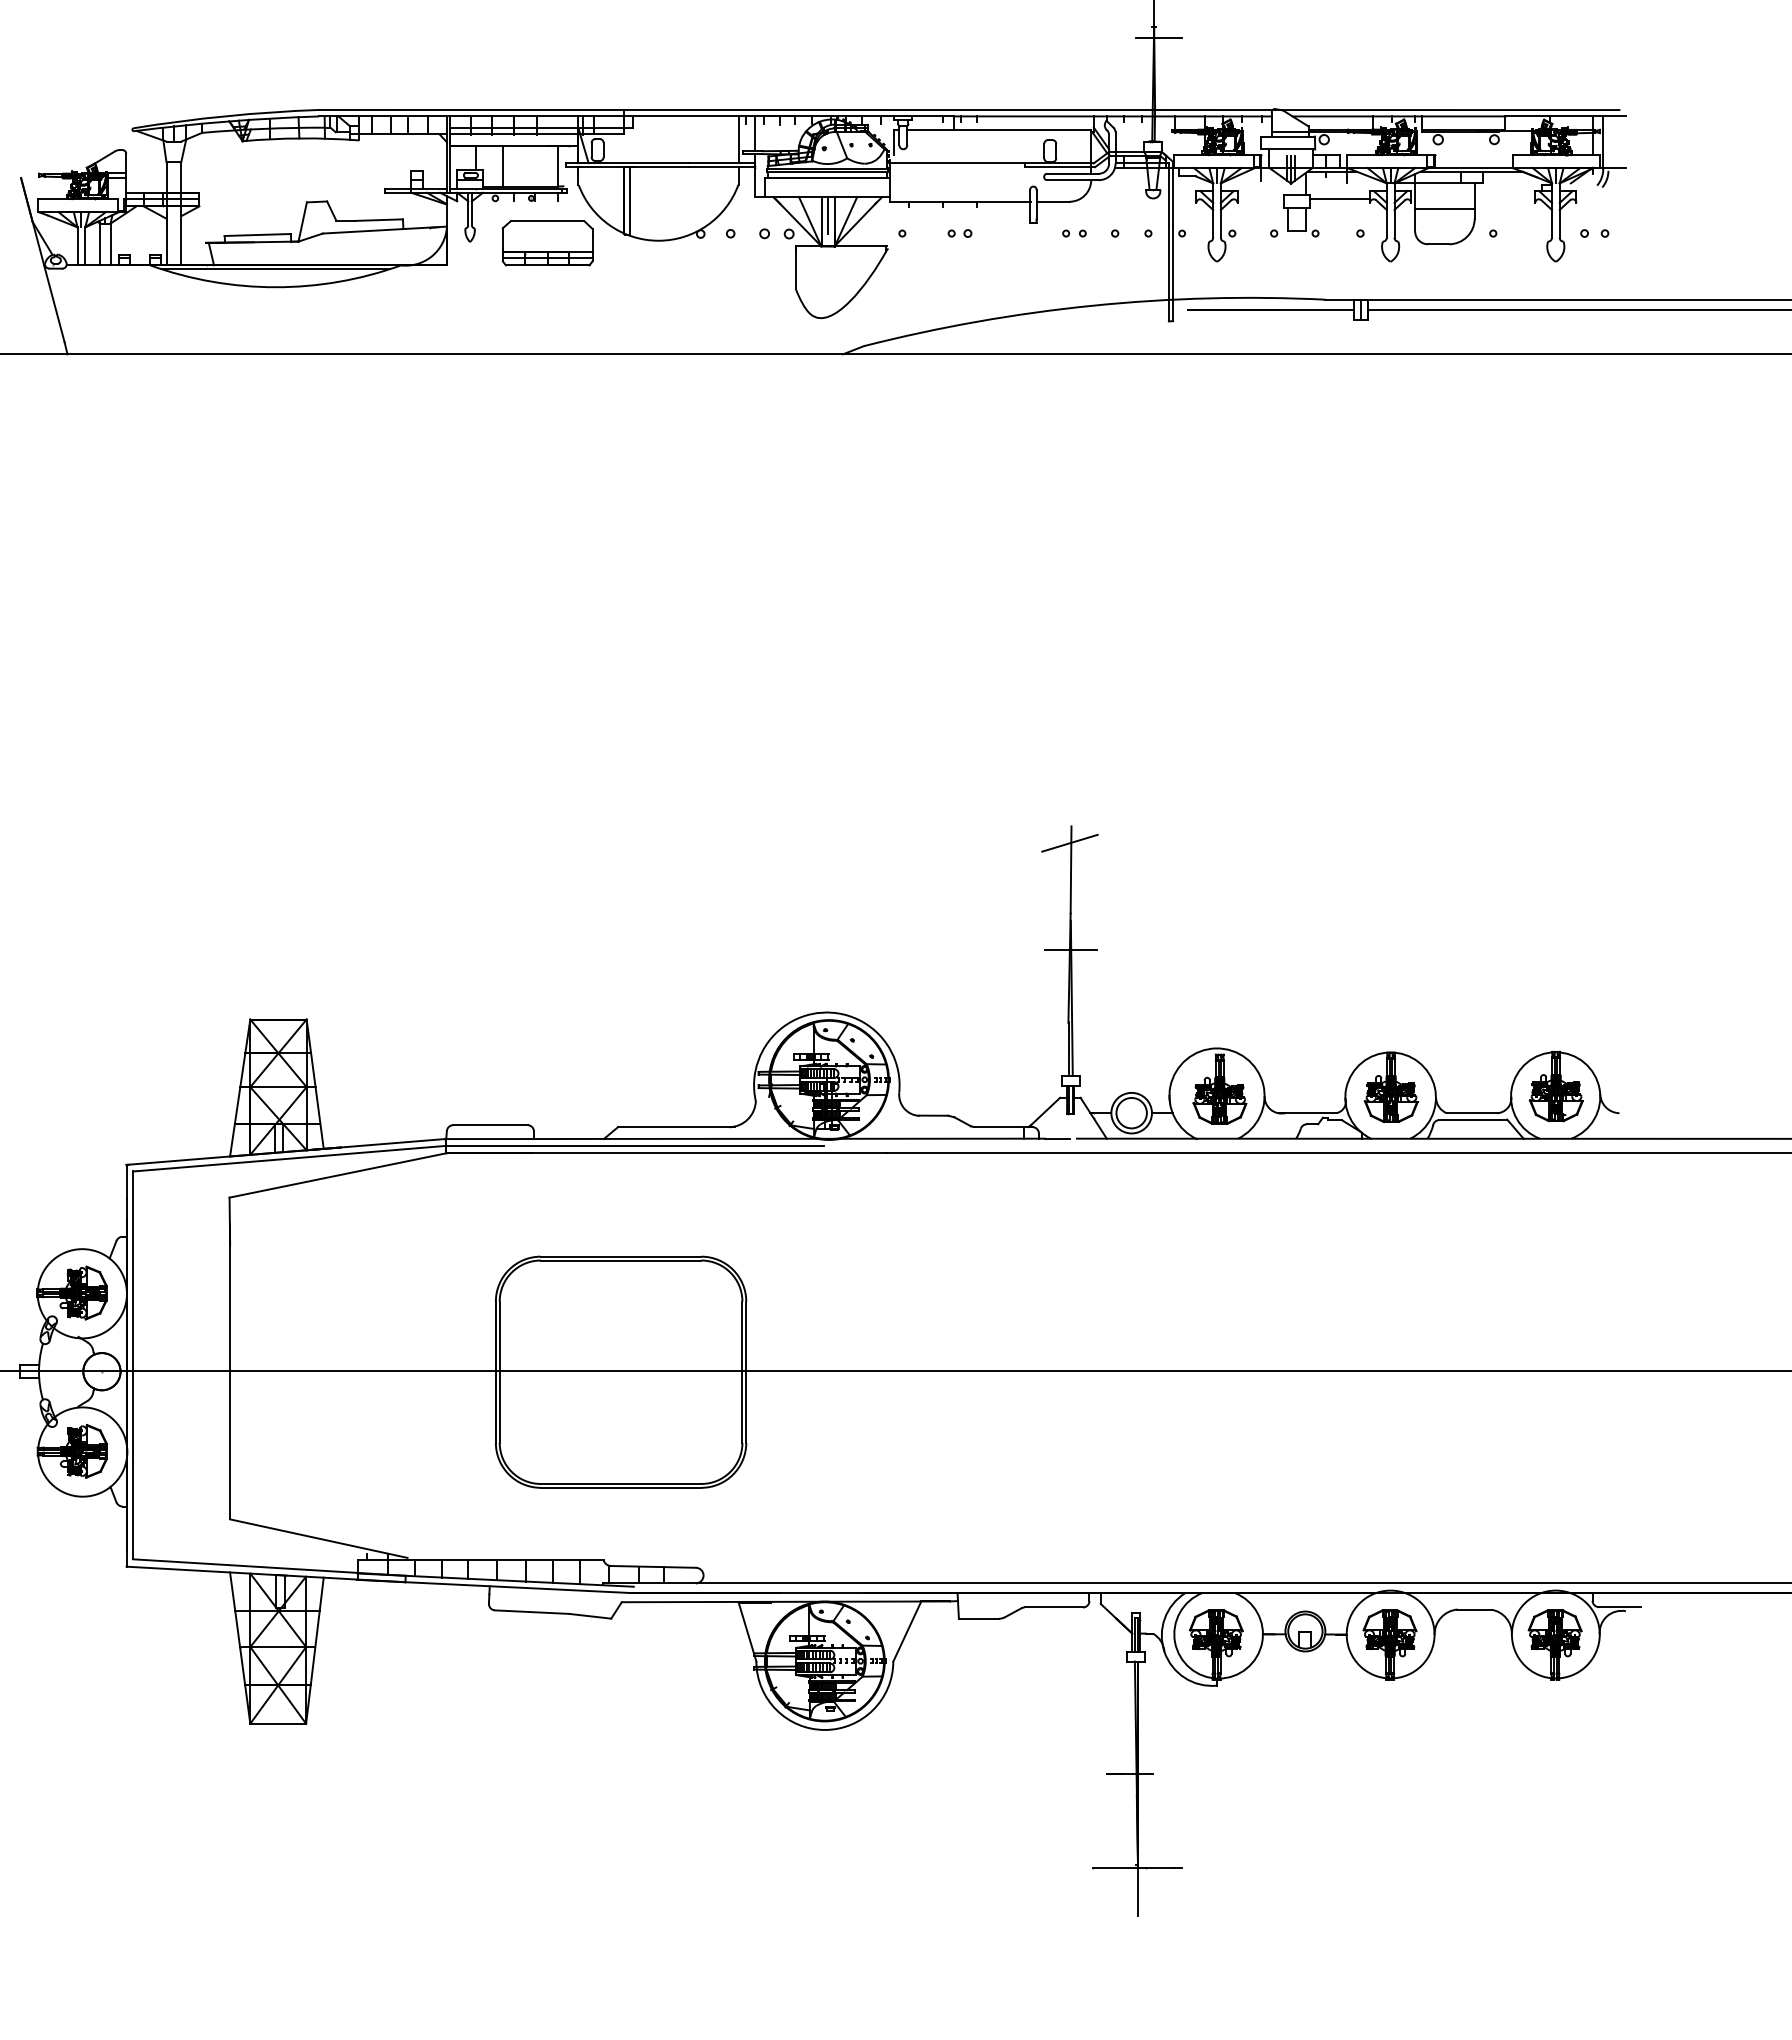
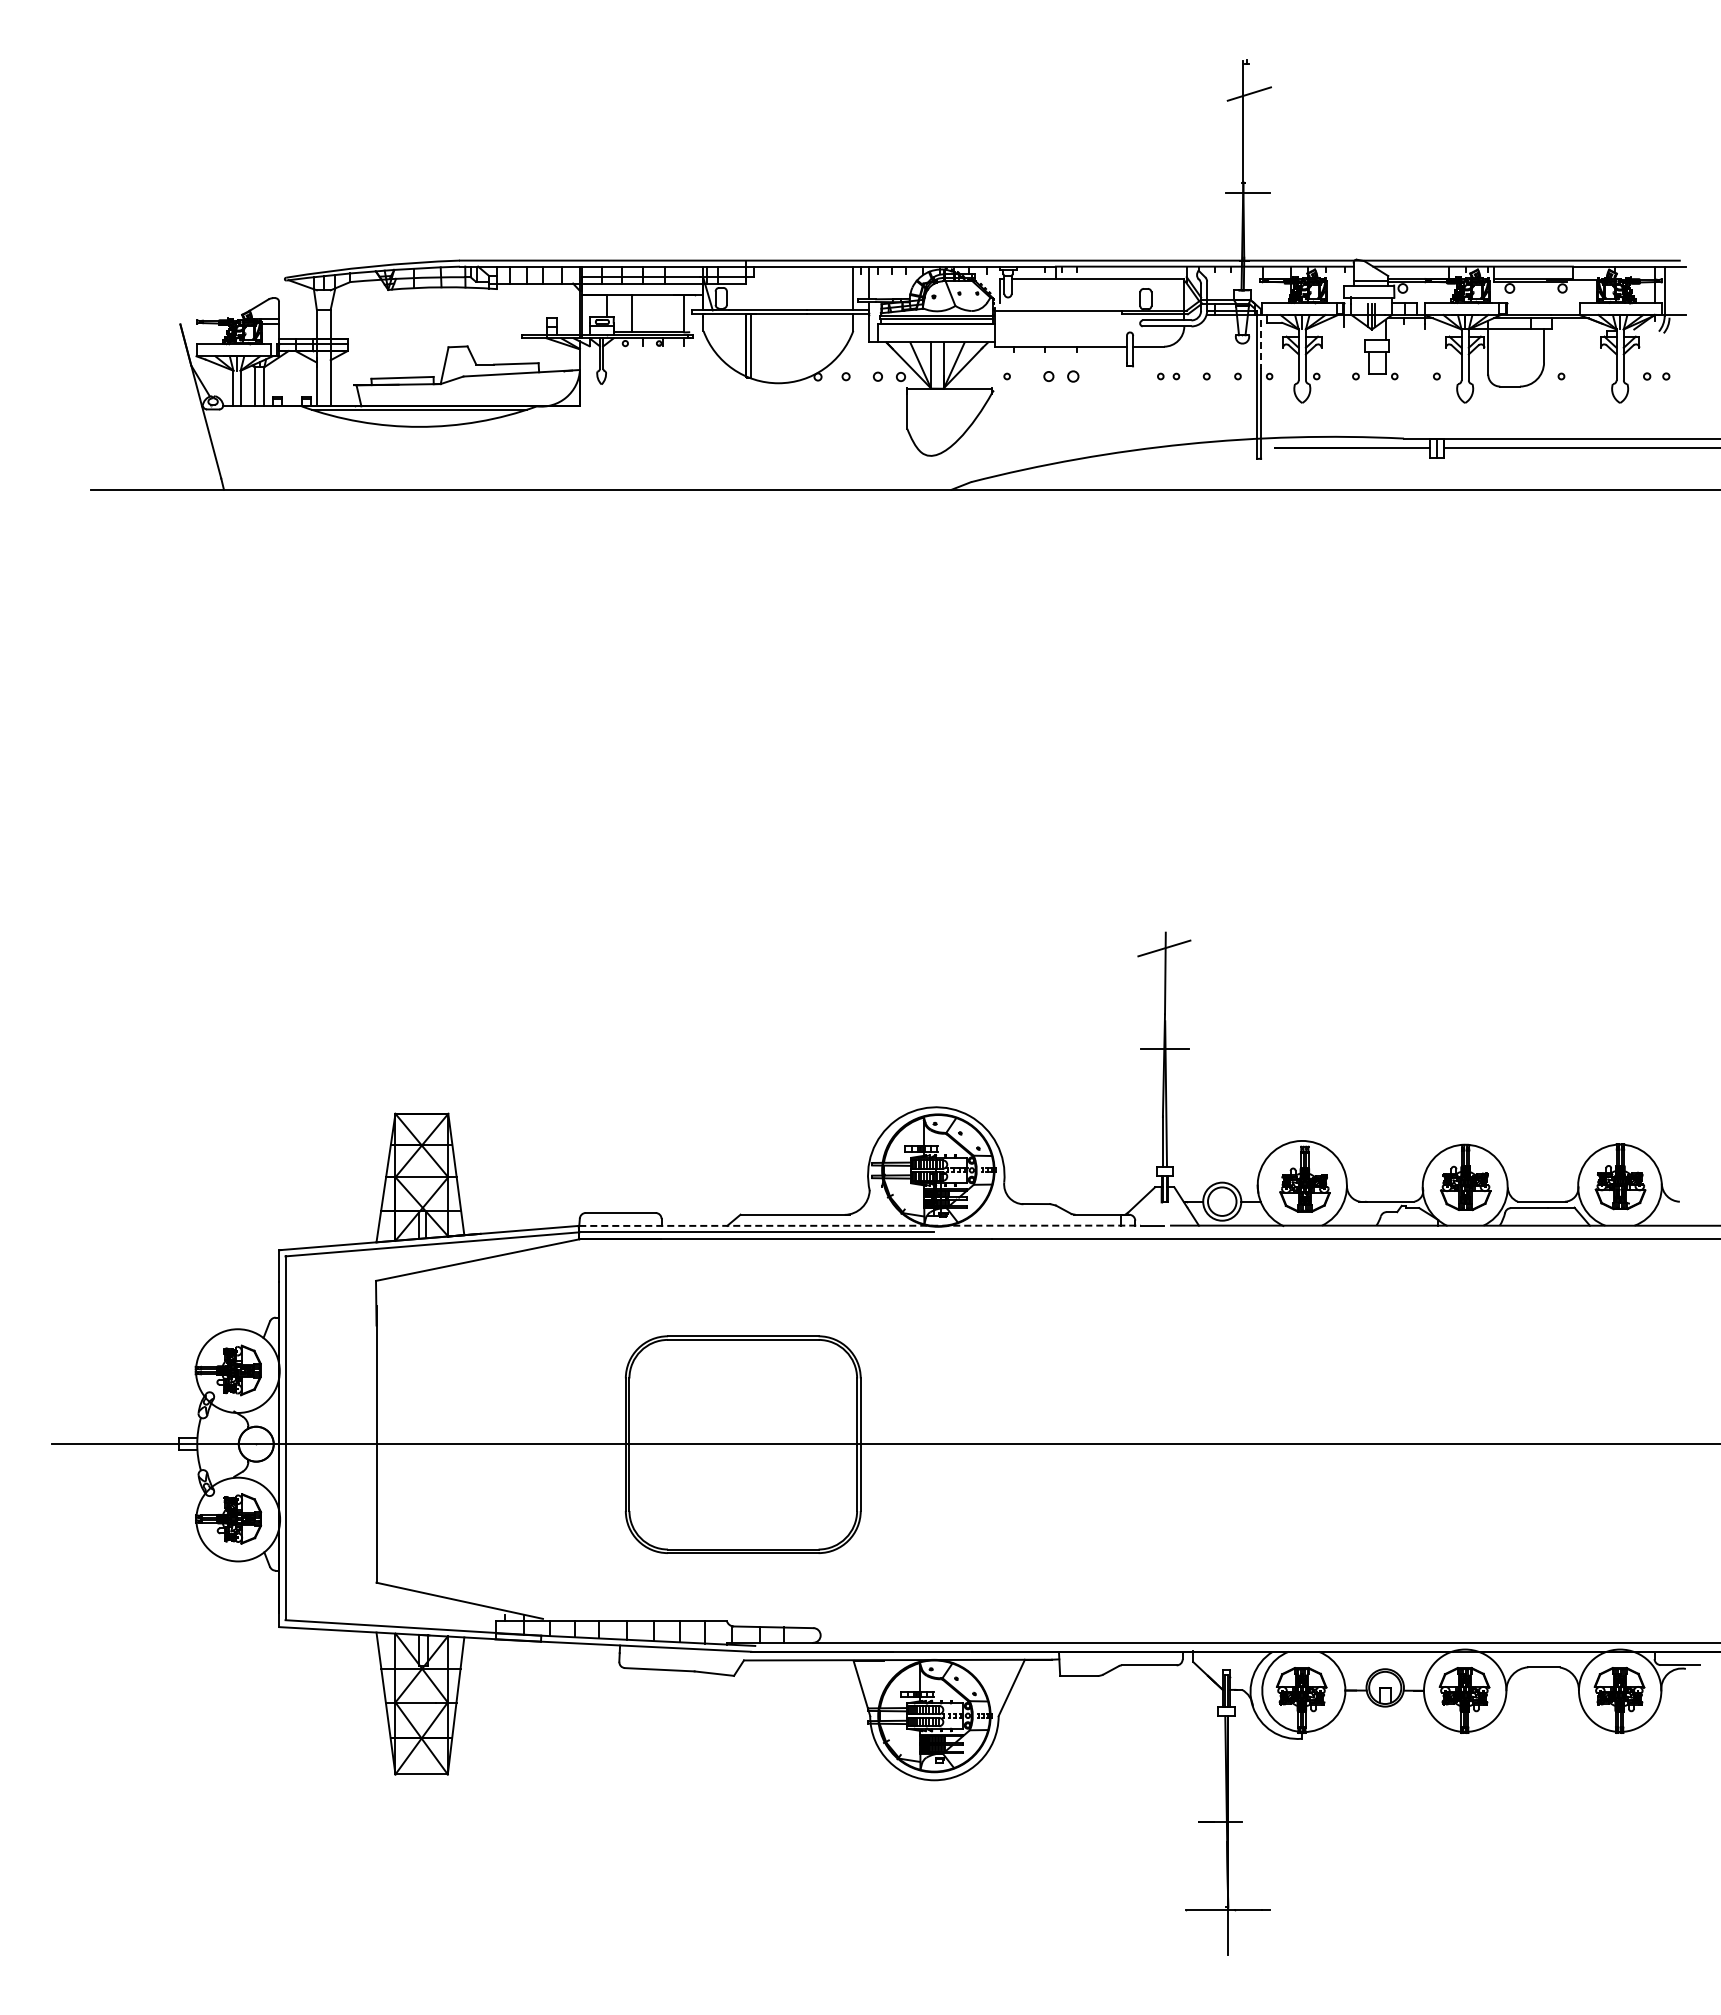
line: (1173, 194) -> (1261, 339), solid -> dashed
line: (1339, 199) -> (1417, 344), removed
line: (1445, 209) -> (1516, 353), removed
line: (828, 215) -> (937, 359), removed
part: (959, 233) -> (1060, 376), size x1.6
part: (547, 243) -> (674, 385), removed
line: (746, 1138) -> (860, 1225), solid -> dashed

